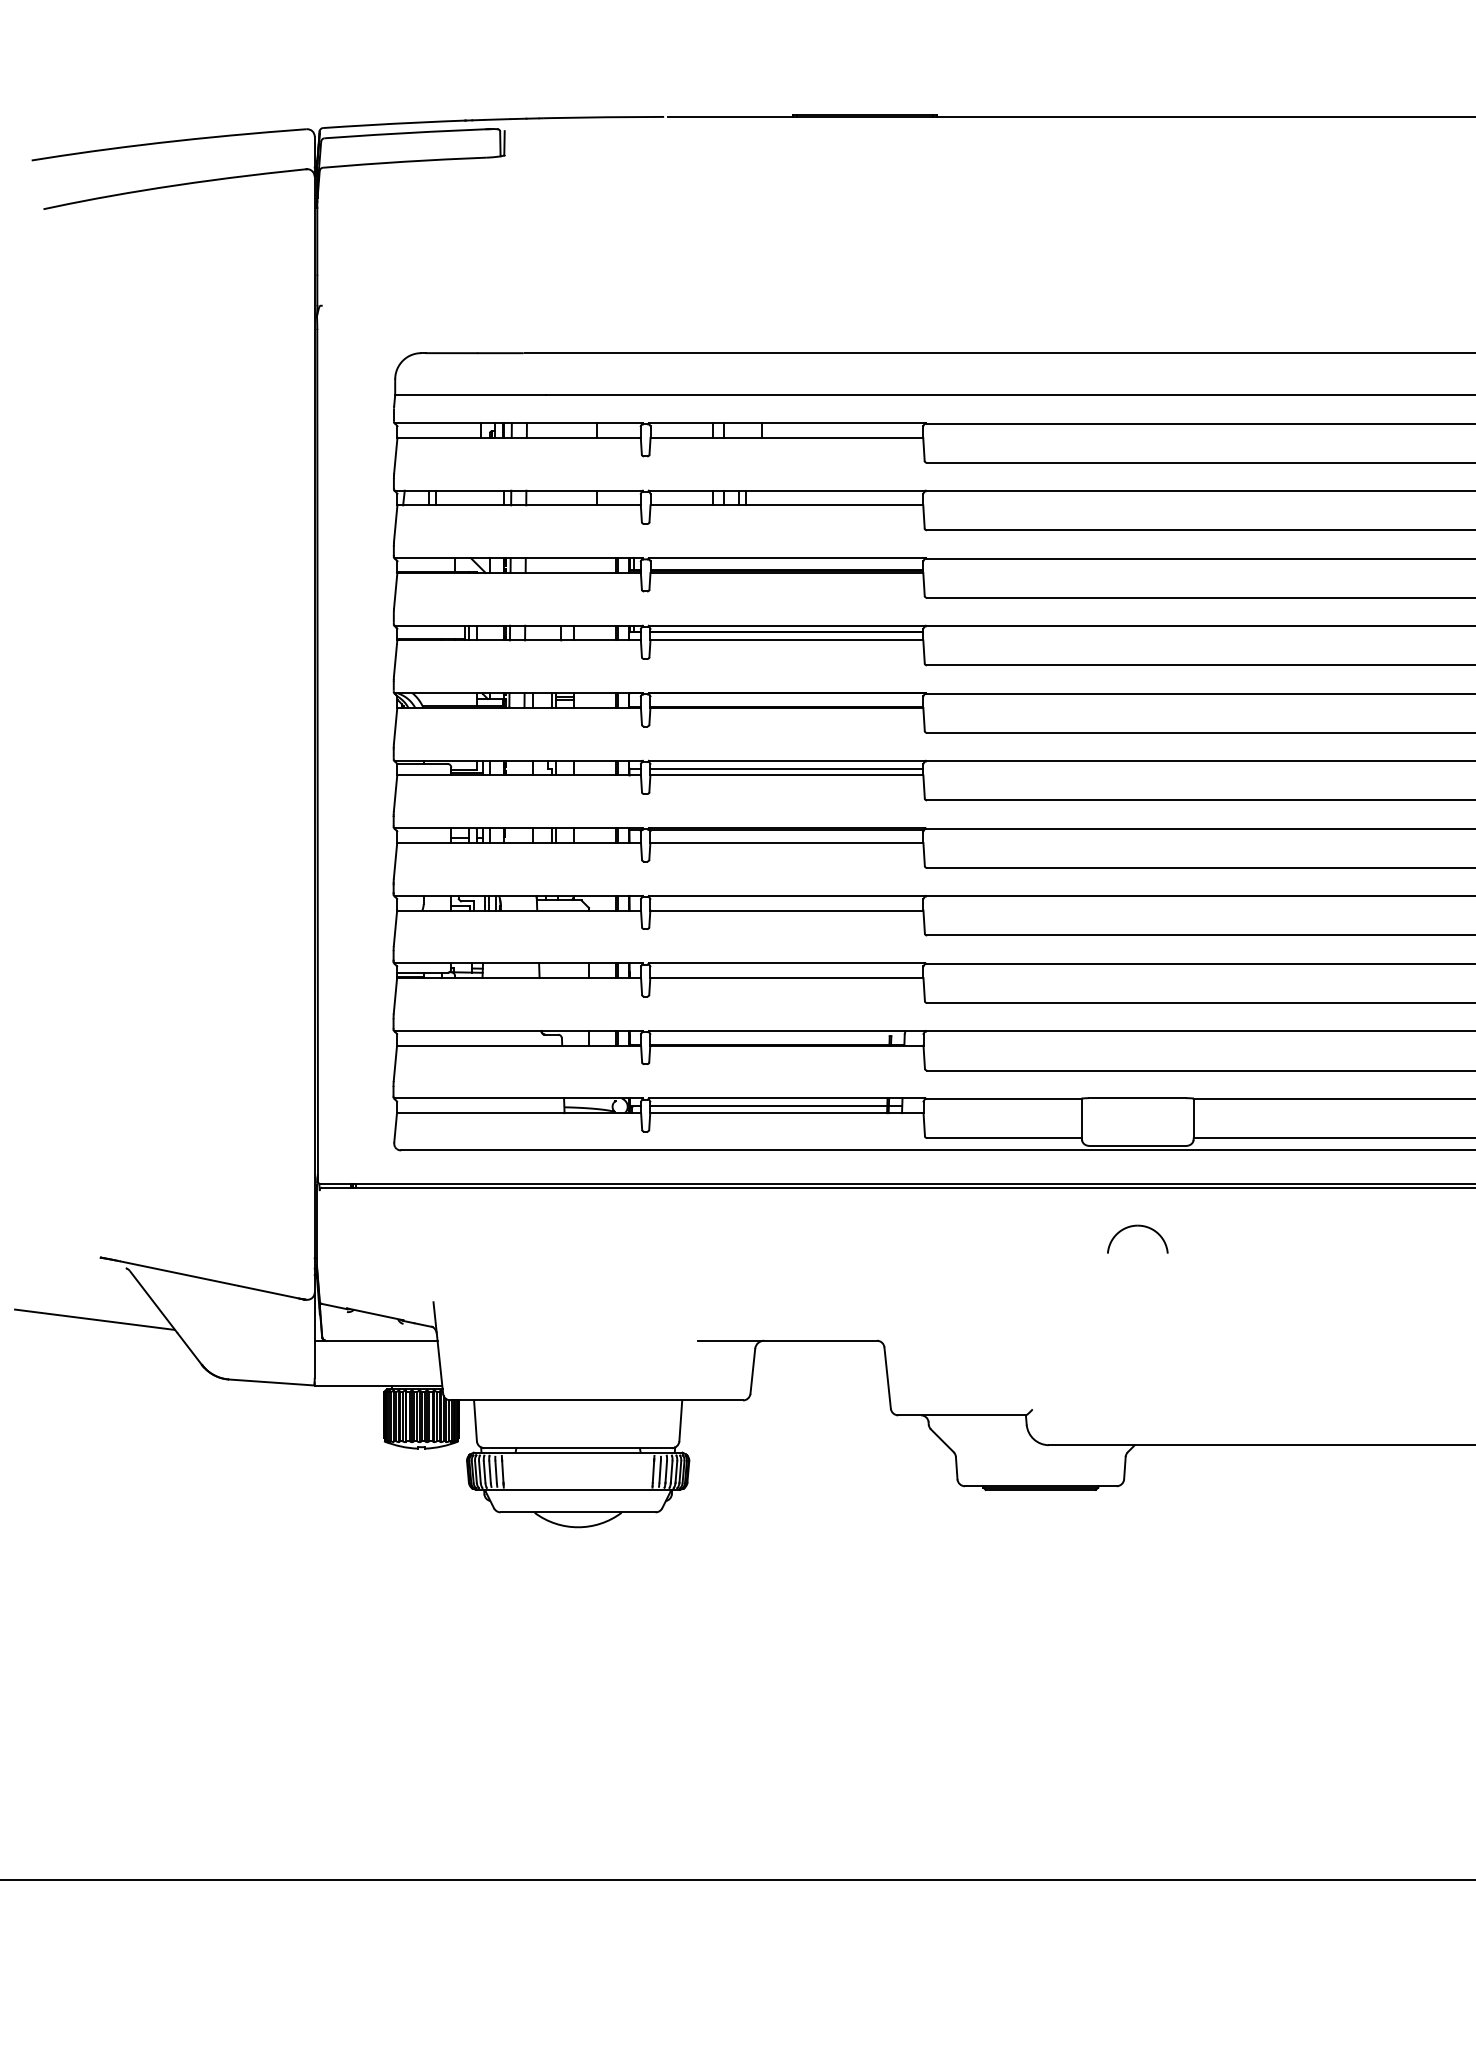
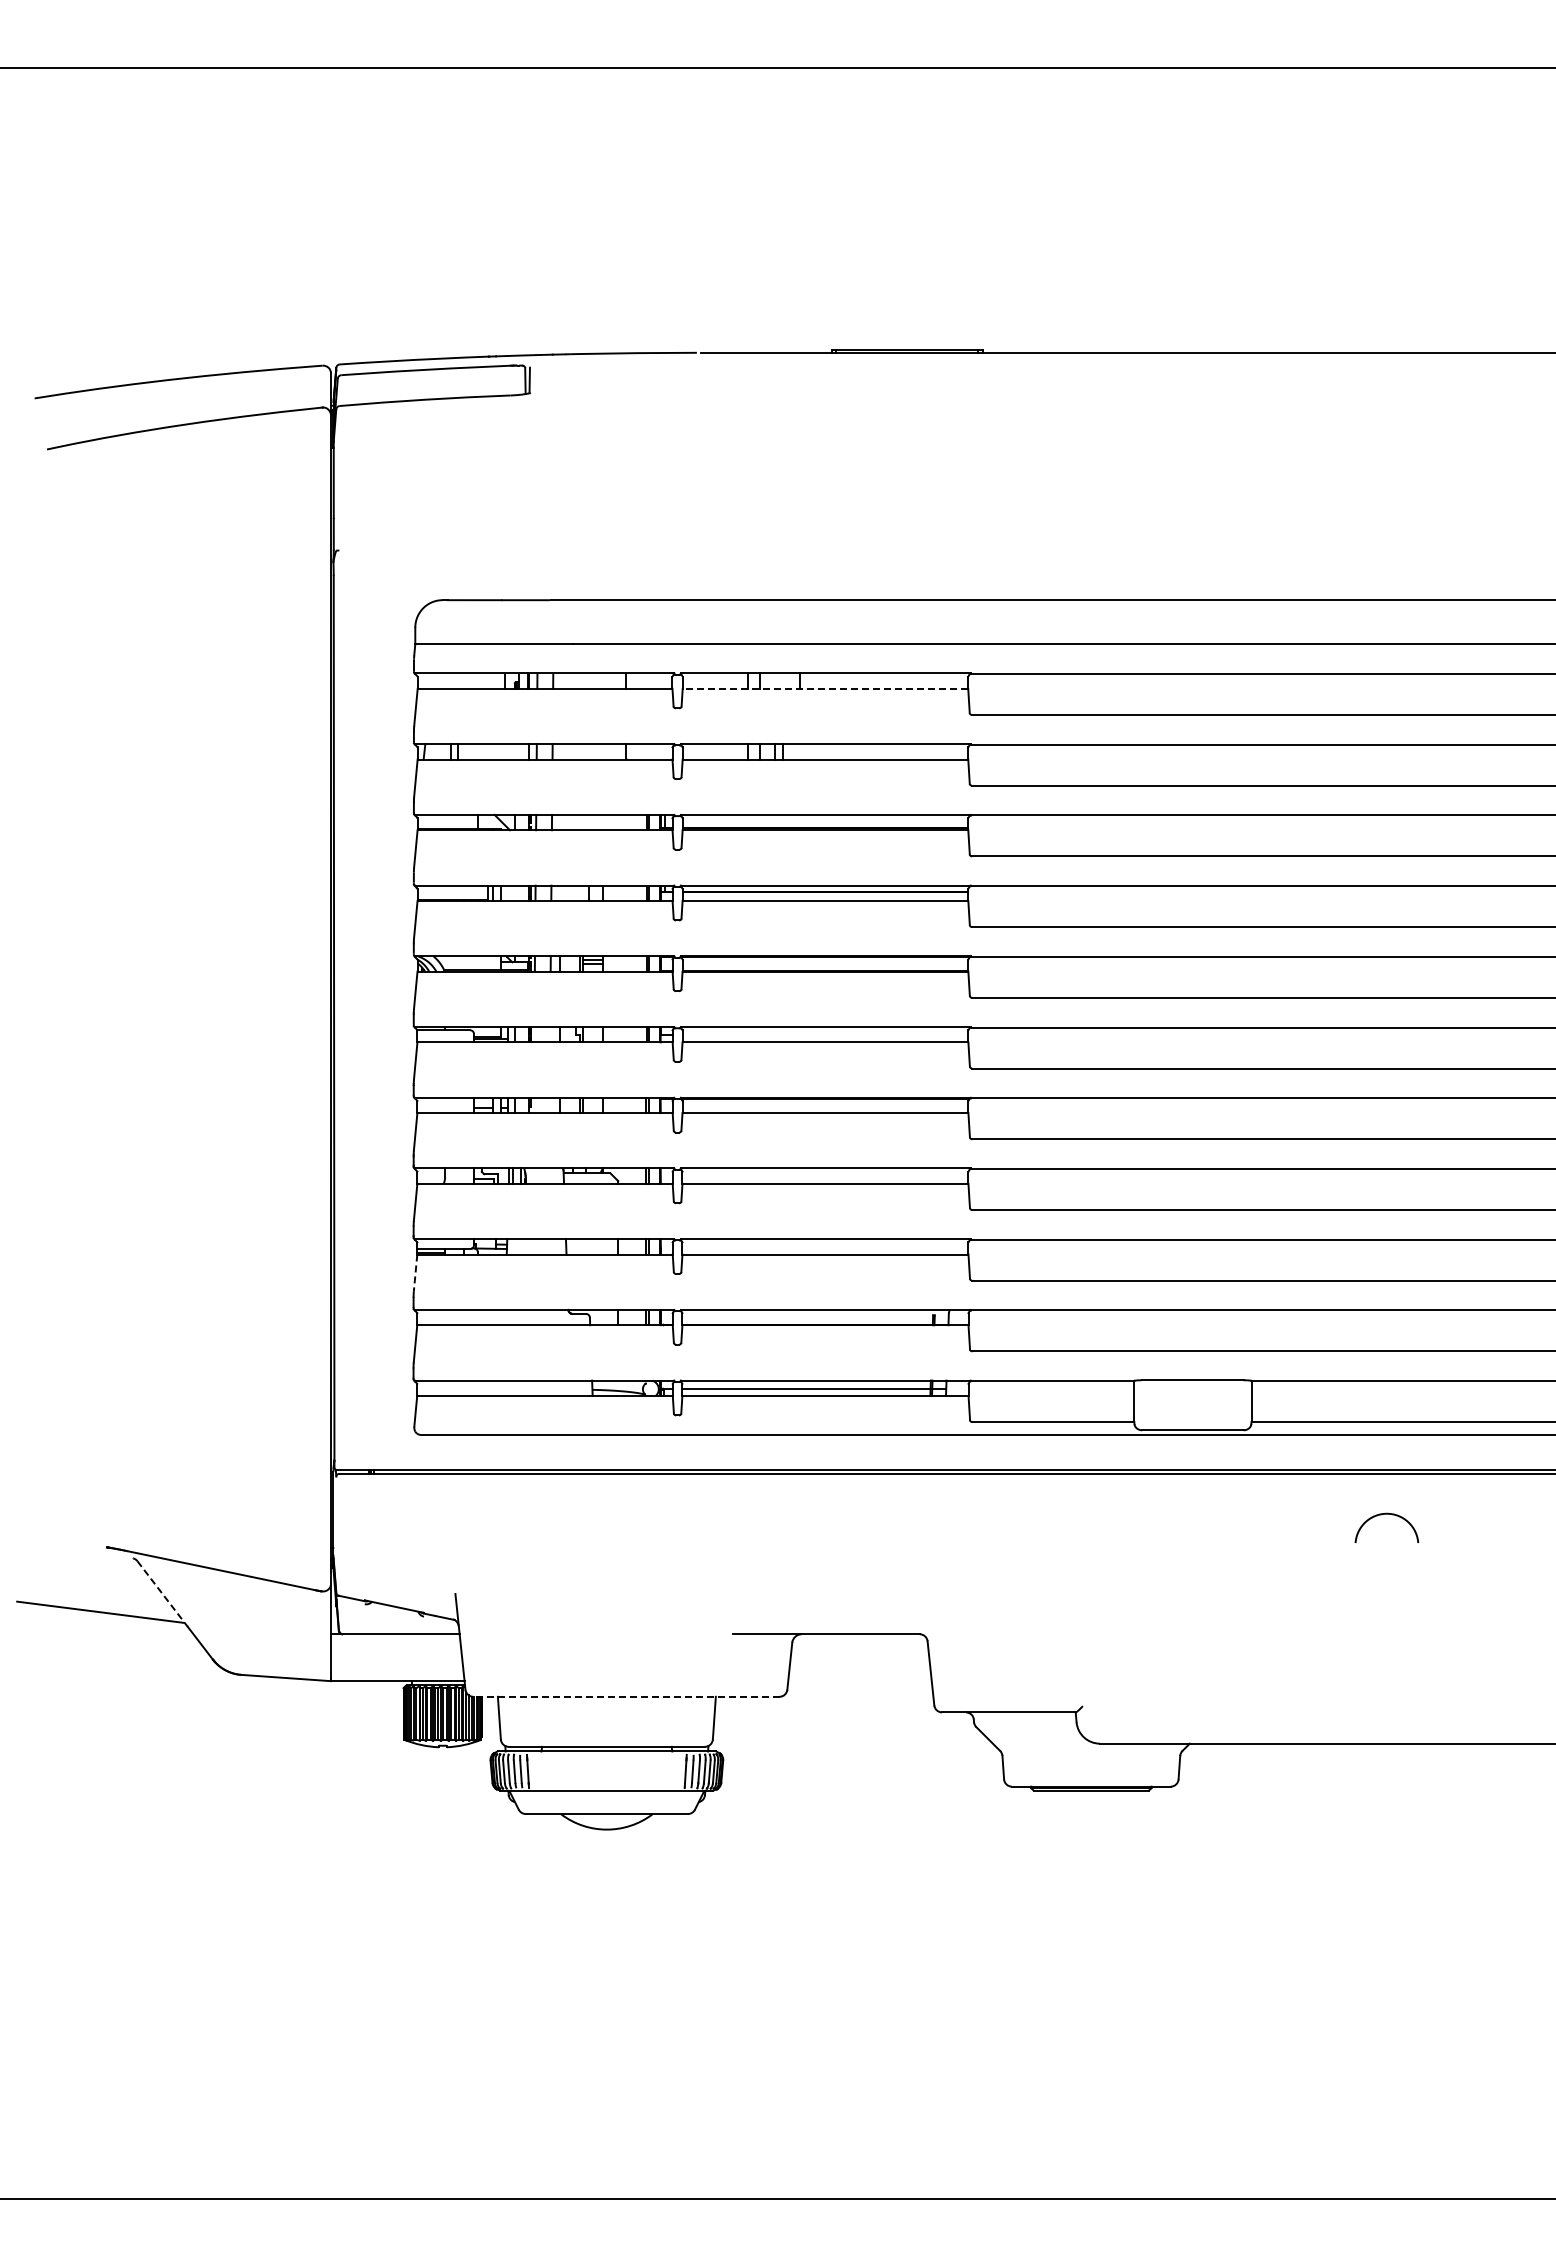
line: (786, 437) -> (825, 688), solid -> dashed
line: (786, 768) -> (825, 1035), removed
line: (395, 996) -> (415, 1273), solid -> dashed
part: (1137, 1226) -> (1386, 1514), moved
line: (153, 1302) -> (162, 1594), solid -> dashed
line: (595, 1400) -> (625, 1696), solid -> dashed

